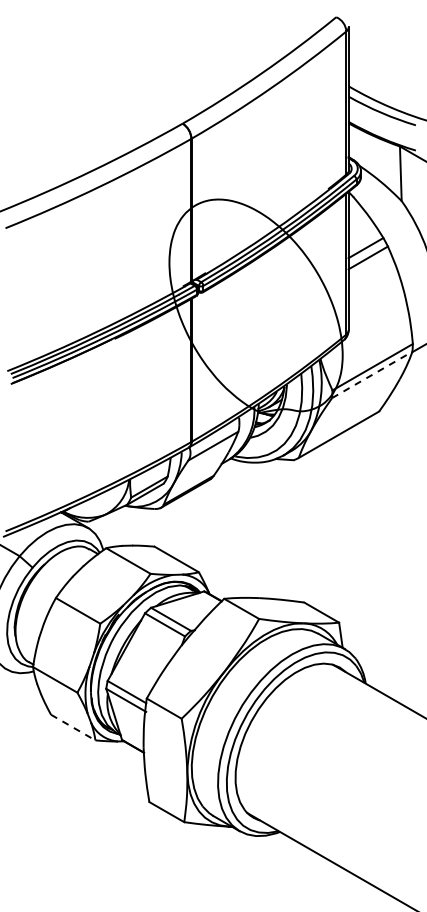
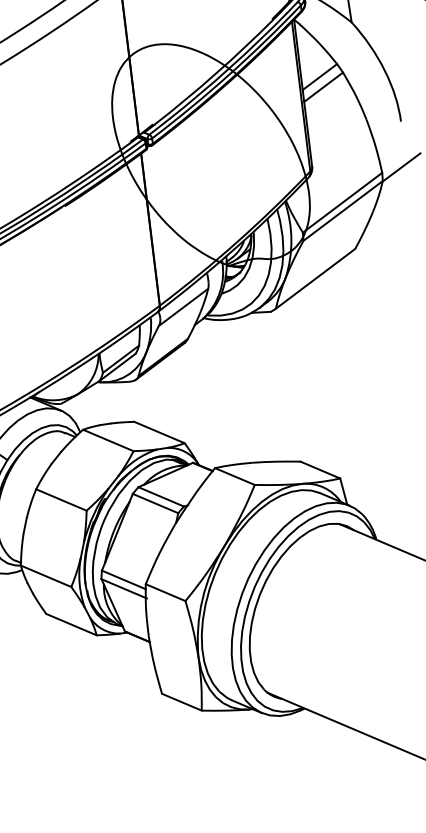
line: (372, 374) -> (343, 210), dashed -> solid
line: (73, 727) -> (71, 624), dashed -> solid

